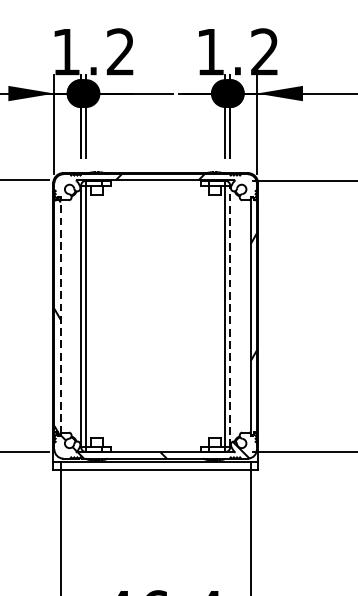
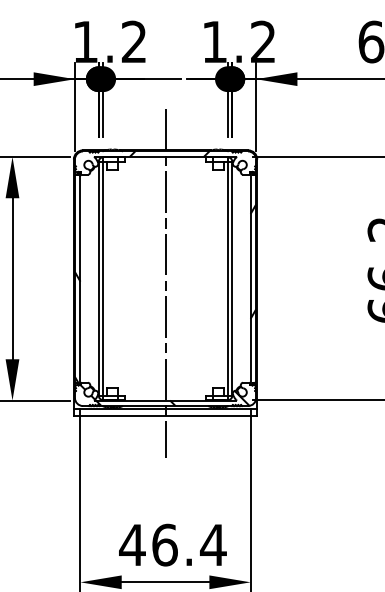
line: (60, 316) -> (80, 278), dashed -> solid
line: (230, 316) -> (232, 278), dashed -> solid
line: (155, 321) -> (165, 283), added

